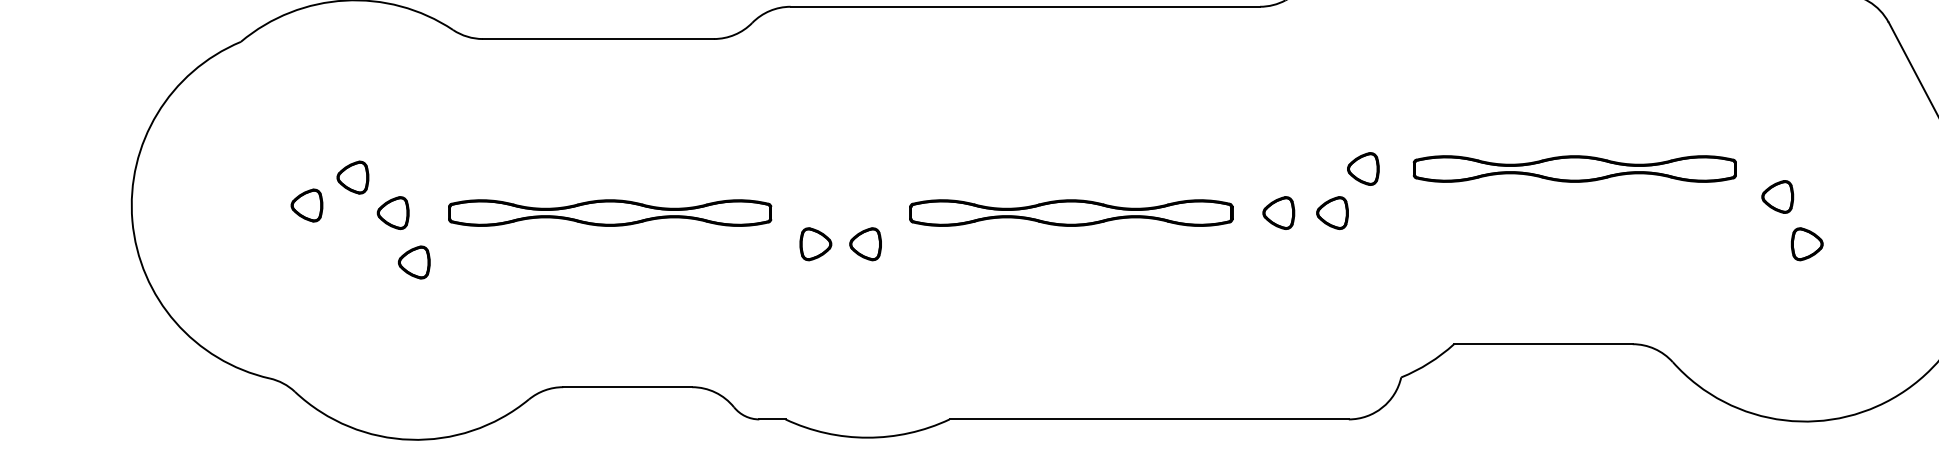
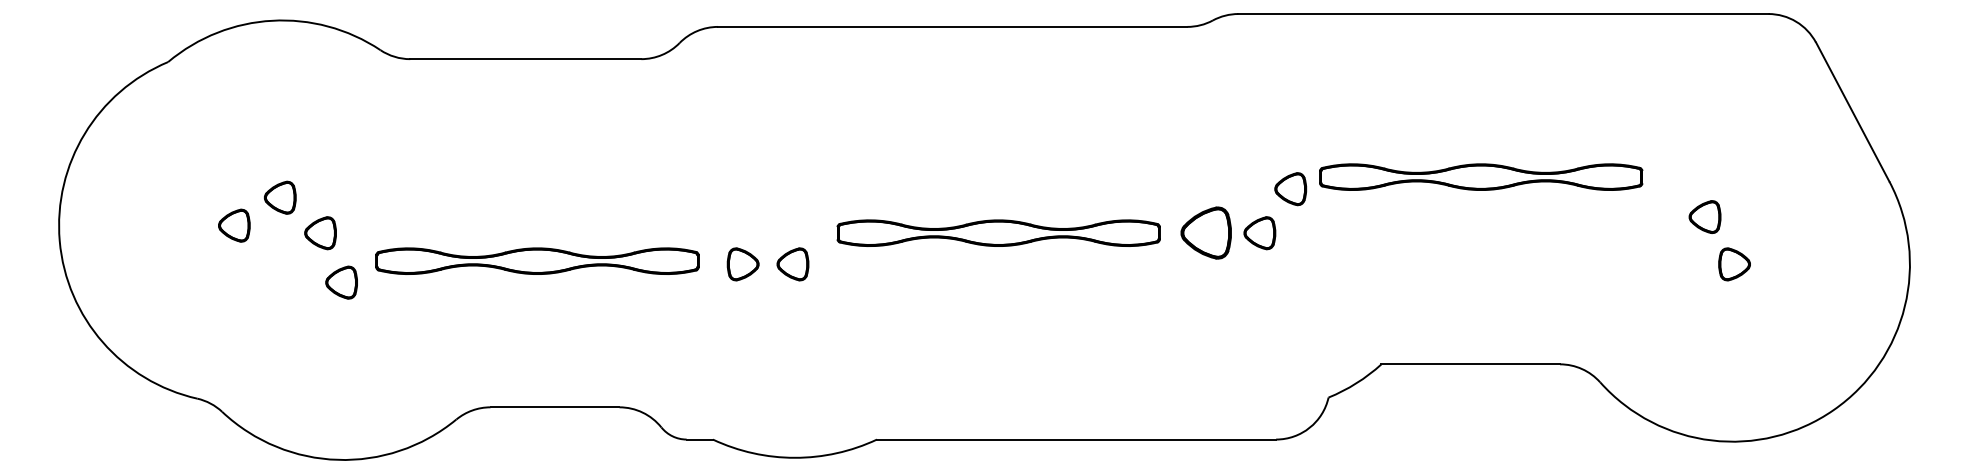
part: (1575, 168) -> (1481, 176), moved
part: (610, 212) -> (537, 260), moved
part: (1278, 213) -> (1205, 233), size x1.6

